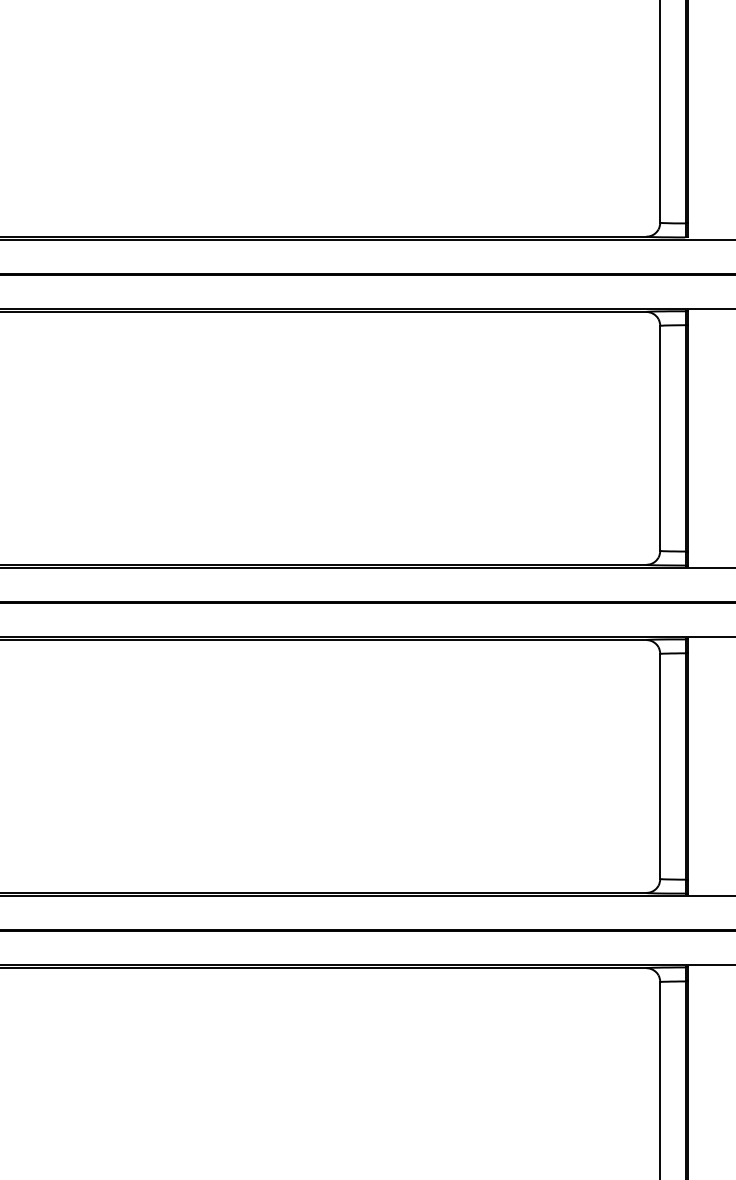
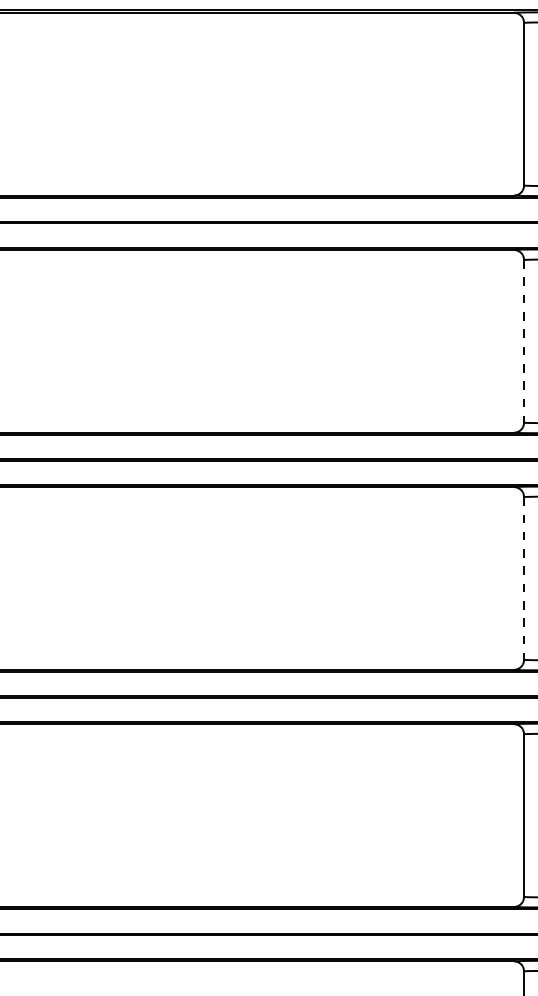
line: (660, 438) -> (524, 341), solid -> dashed
line: (660, 766) -> (524, 578), solid -> dashed

